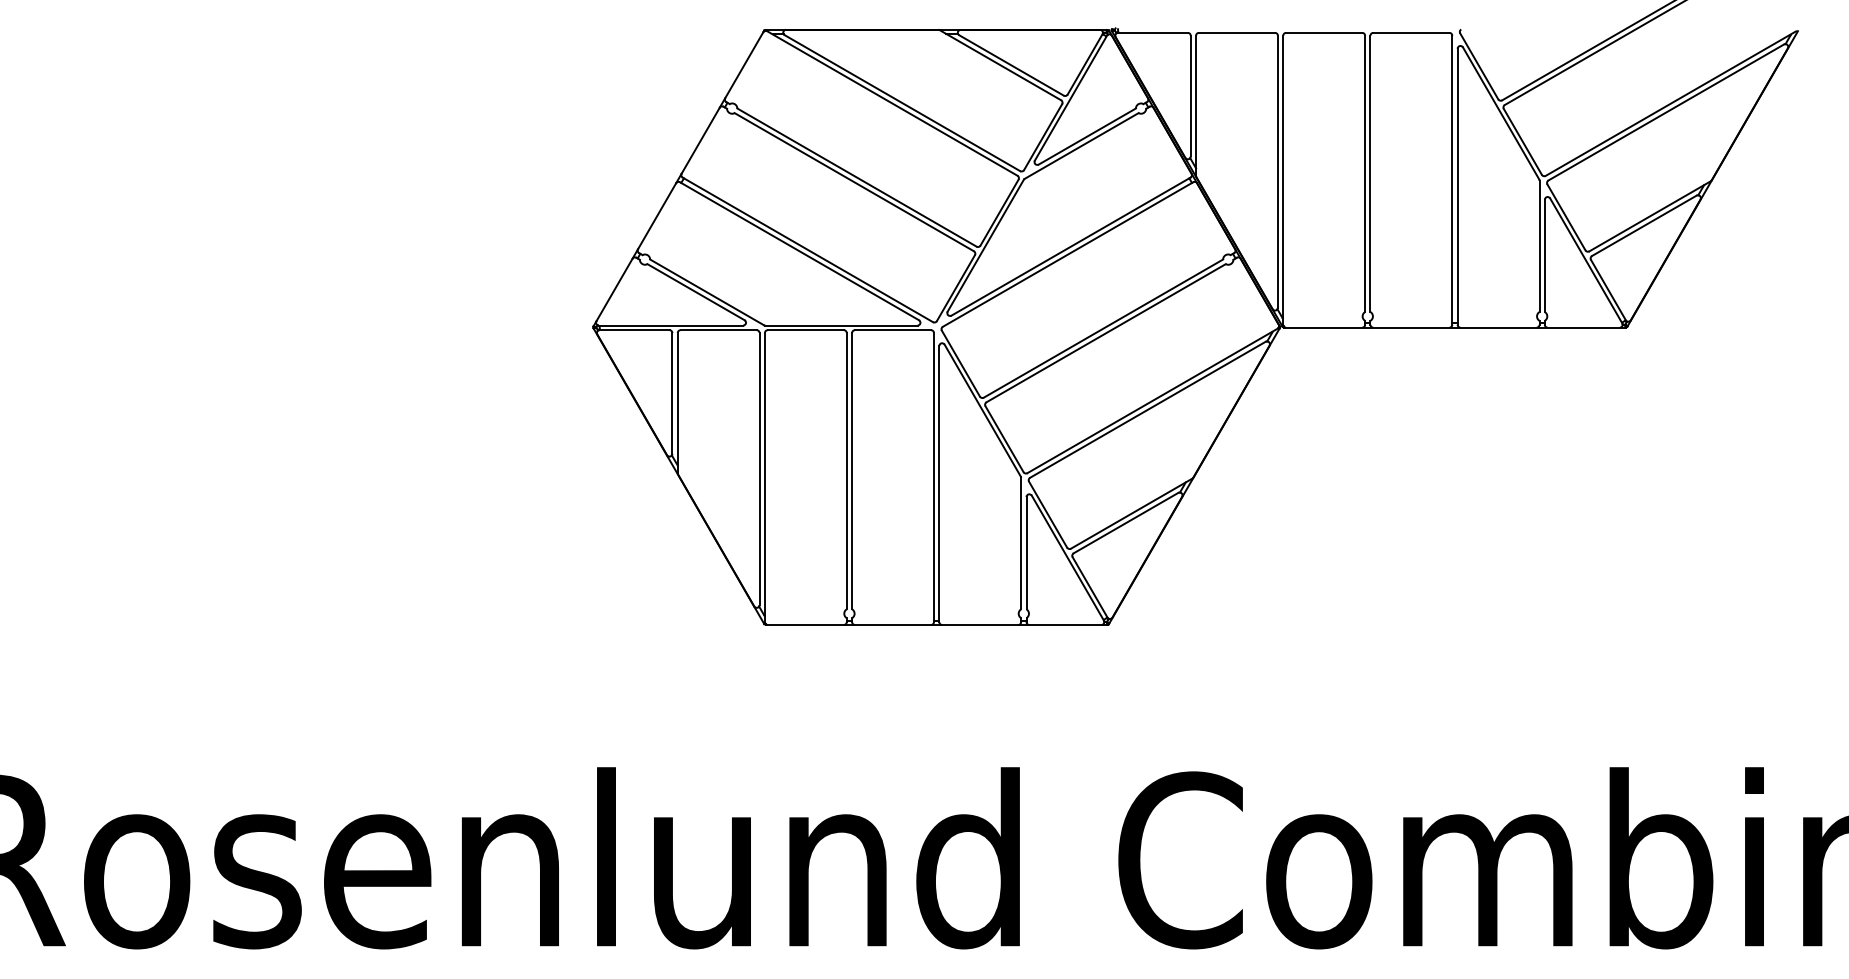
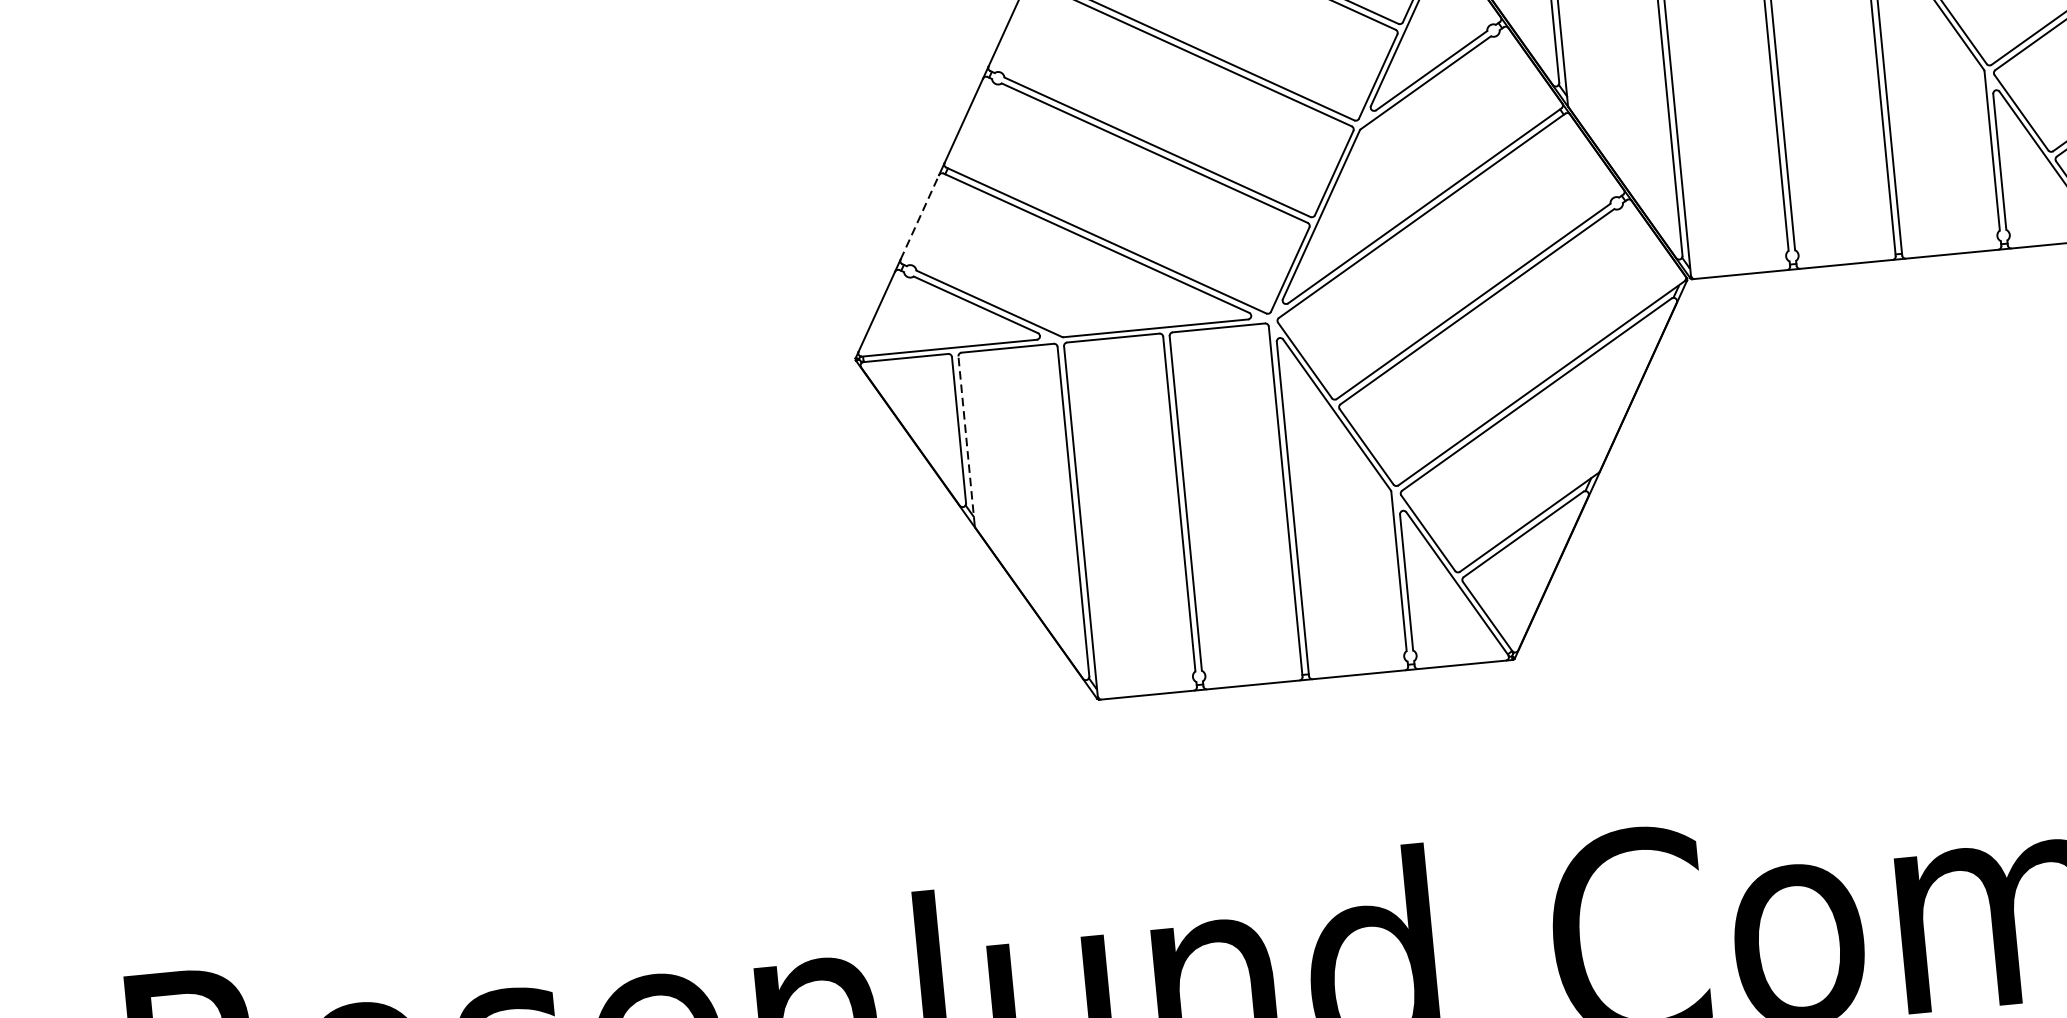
line: (657, 215) -> (920, 216), solid -> dashed
line: (677, 402) -> (966, 440), solid -> dashed

